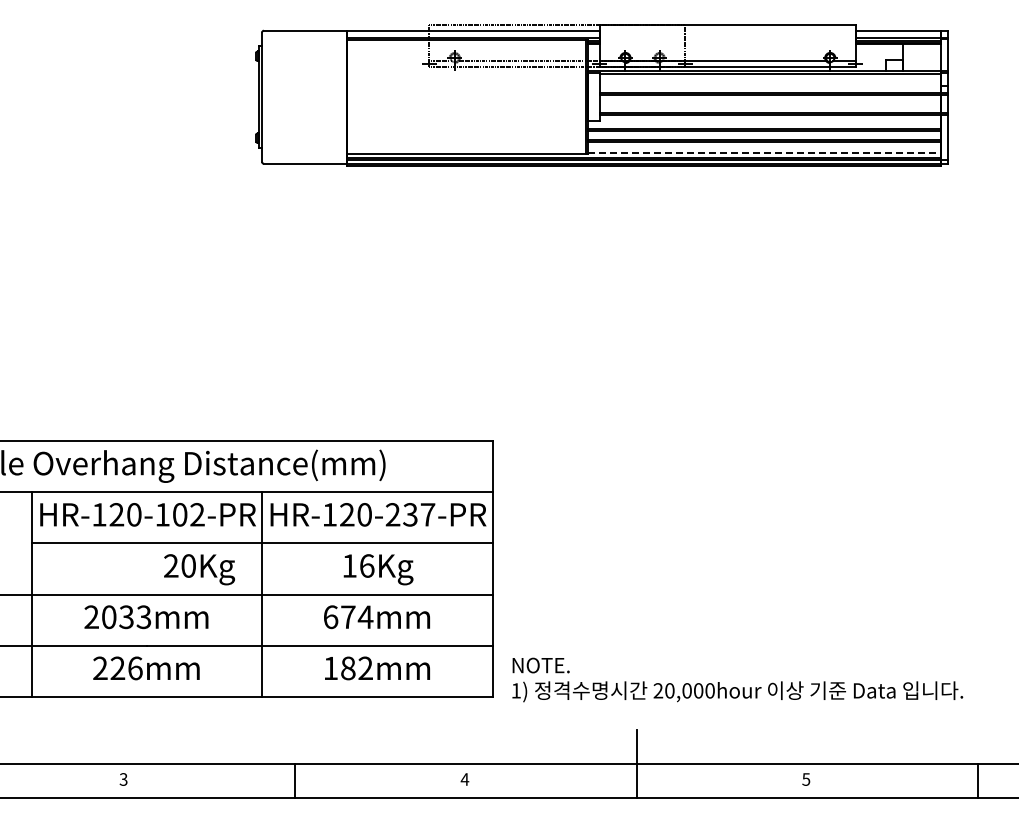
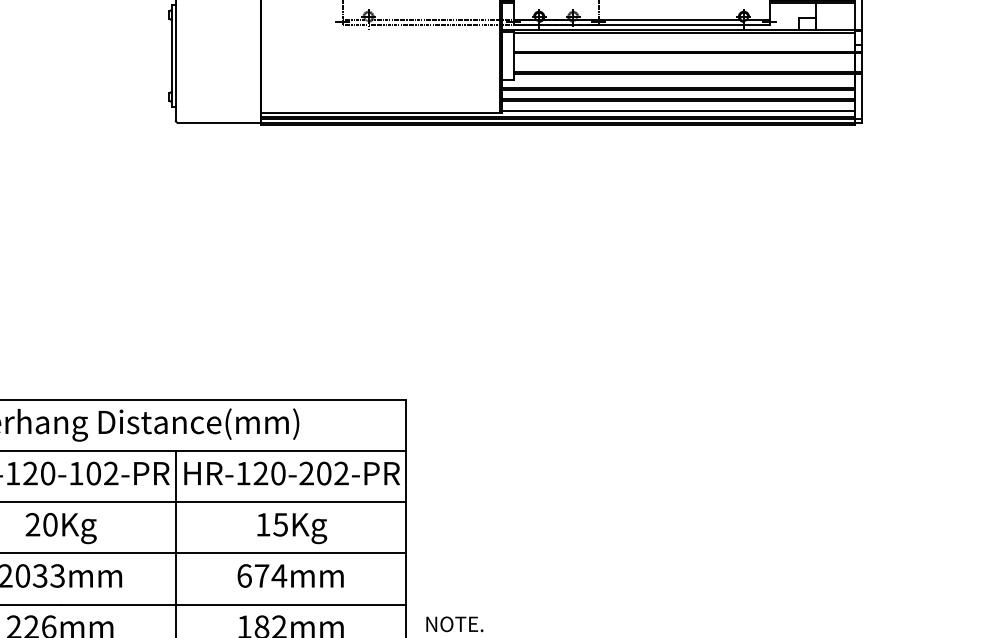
line: (765, 152) -> (679, 111), dashed -> solid
text: (419, 514) -> (333, 473), HR-120-237-PR -> HR-120-202-PR
text: (366, 565) -> (280, 524), 16Kg -> 15Kg
text: (199, 569) -> (61, 528), moved

